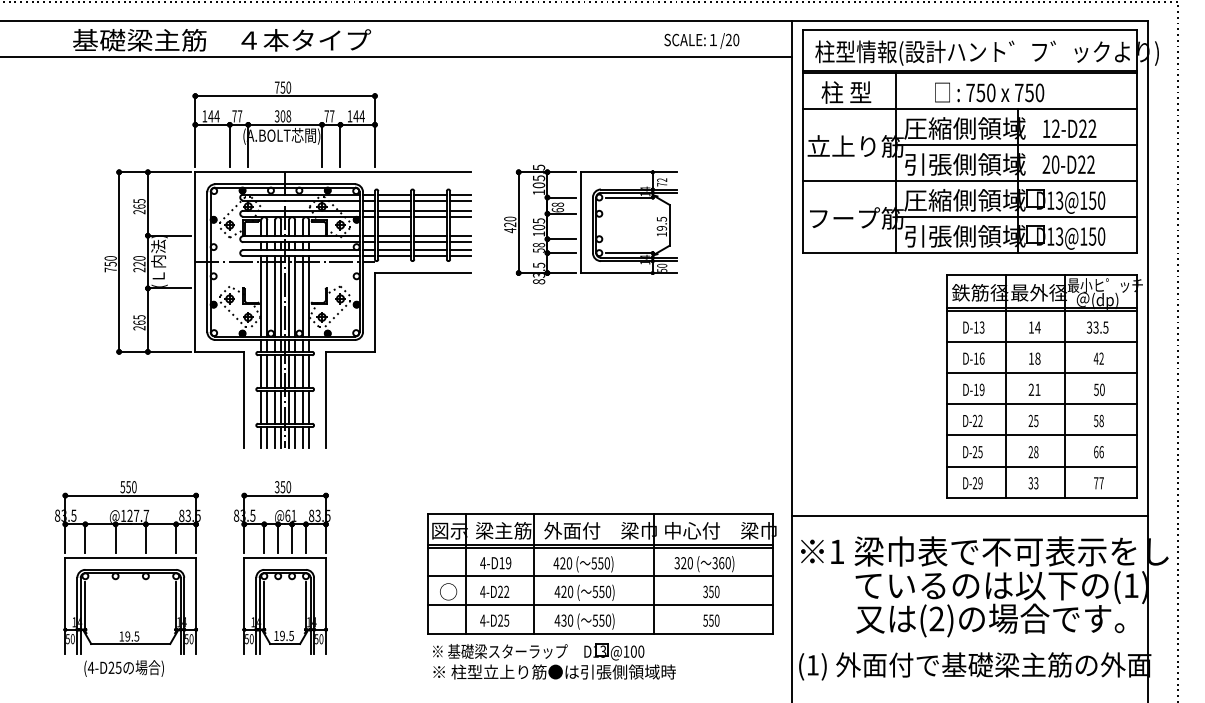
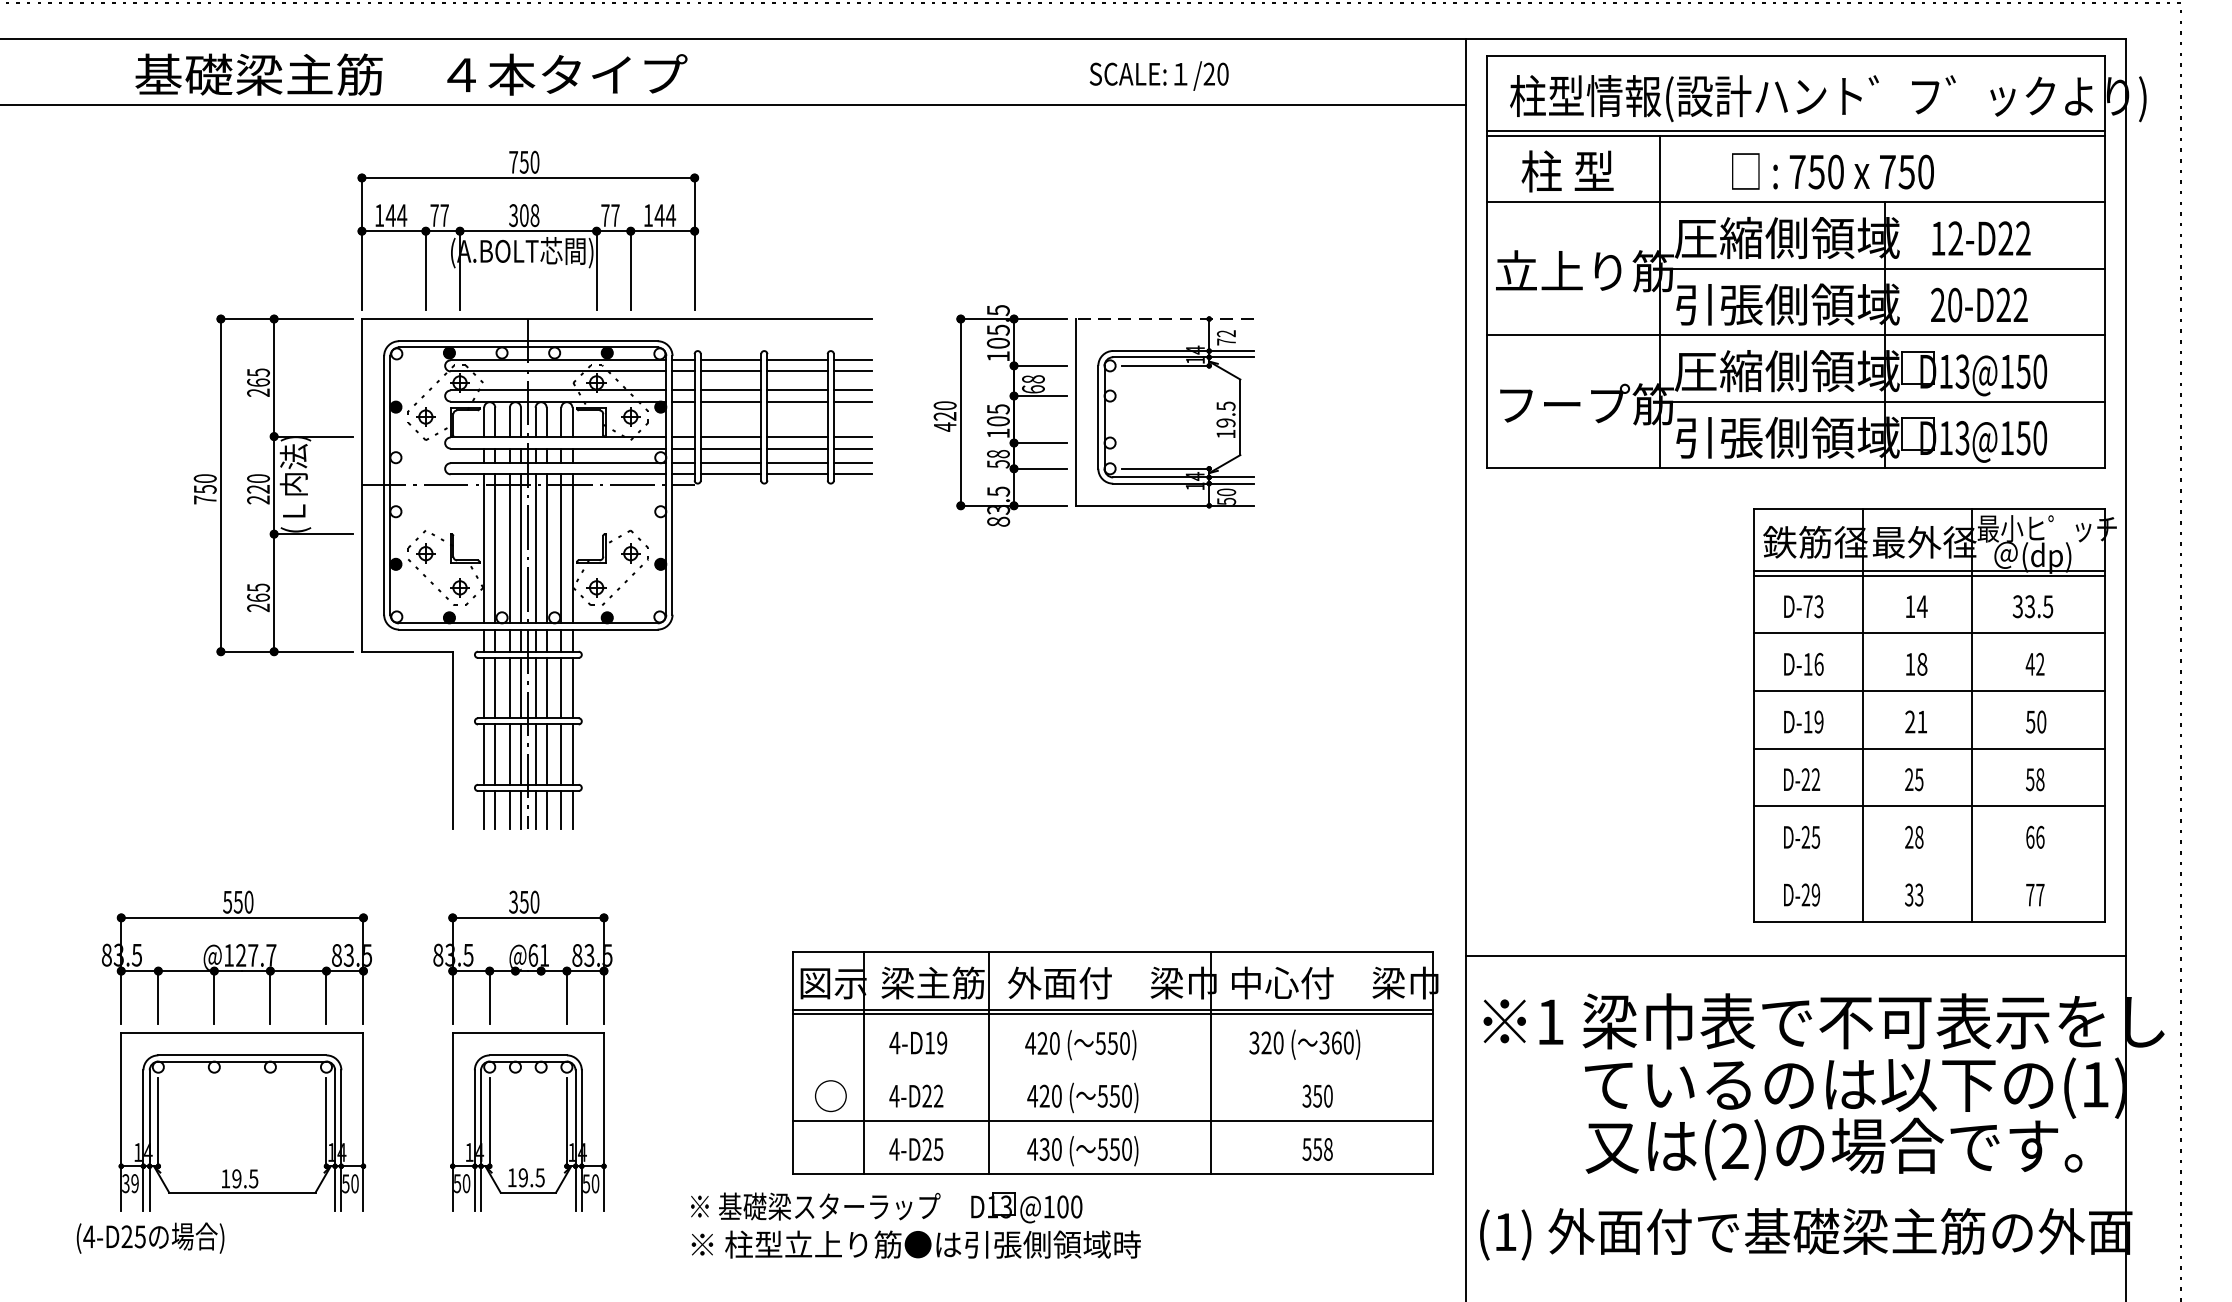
text: (701, 40) -> (1158, 75), moved
line: (628, 172) -> (1164, 319), solid -> dashed
text: (975, 327) -> (1806, 606), D-13 -> D-73
part: (375, 352) -> (695, 652), removed
line: (1041, 466) -> (1928, 863), removed
line: (278, 538) -> (515, 997), removed
line: (292, 538) -> (541, 997), removed
line: (600, 576) -> (1112, 1067), removed
text: (716, 620) -> (1327, 1149), 550 -> 558
text: (70, 639) -> (130, 1184), 50 -> 39
part: (554, 661) -> (915, 1225), moved
text: (123, 668) -> (149, 1238), moved

